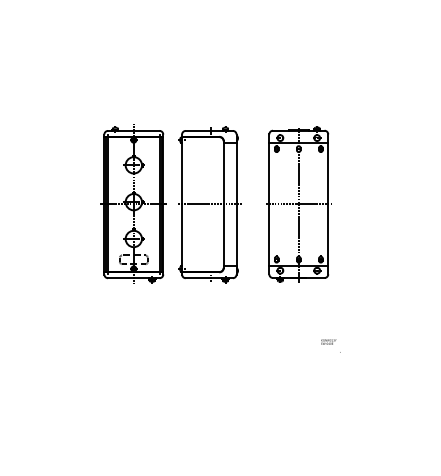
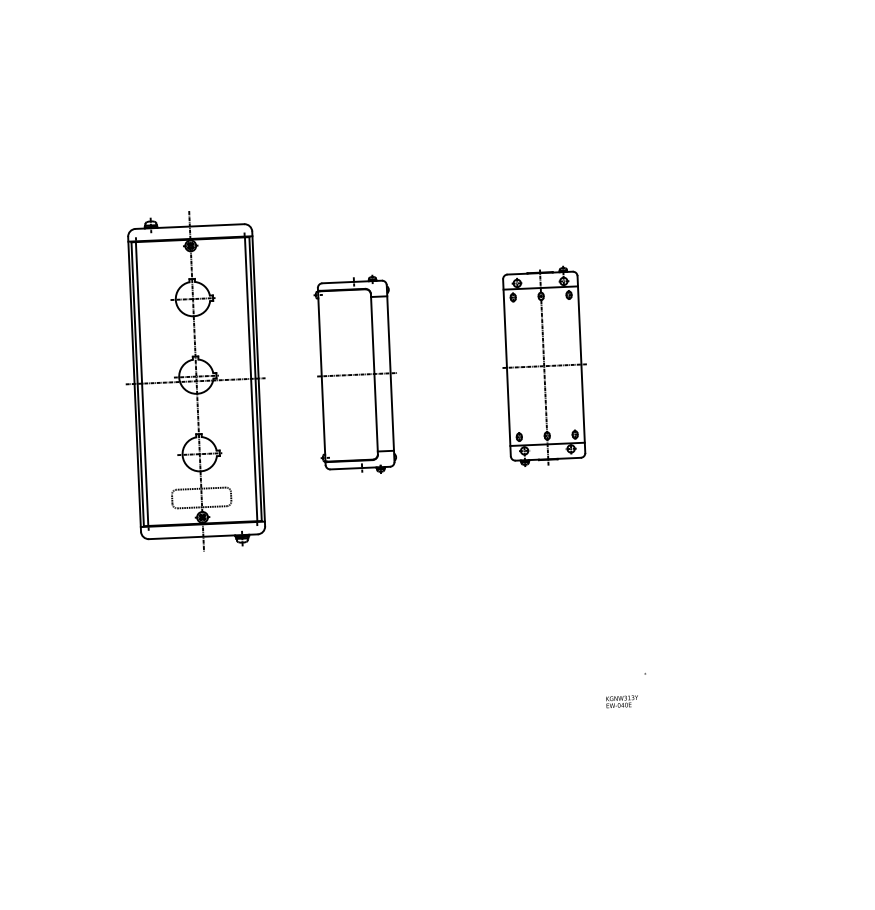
part: (209, 204) -> (355, 374), size x0.6
part: (298, 204) -> (543, 366), size x0.6
text: (328, 341) -> (621, 700), moved

